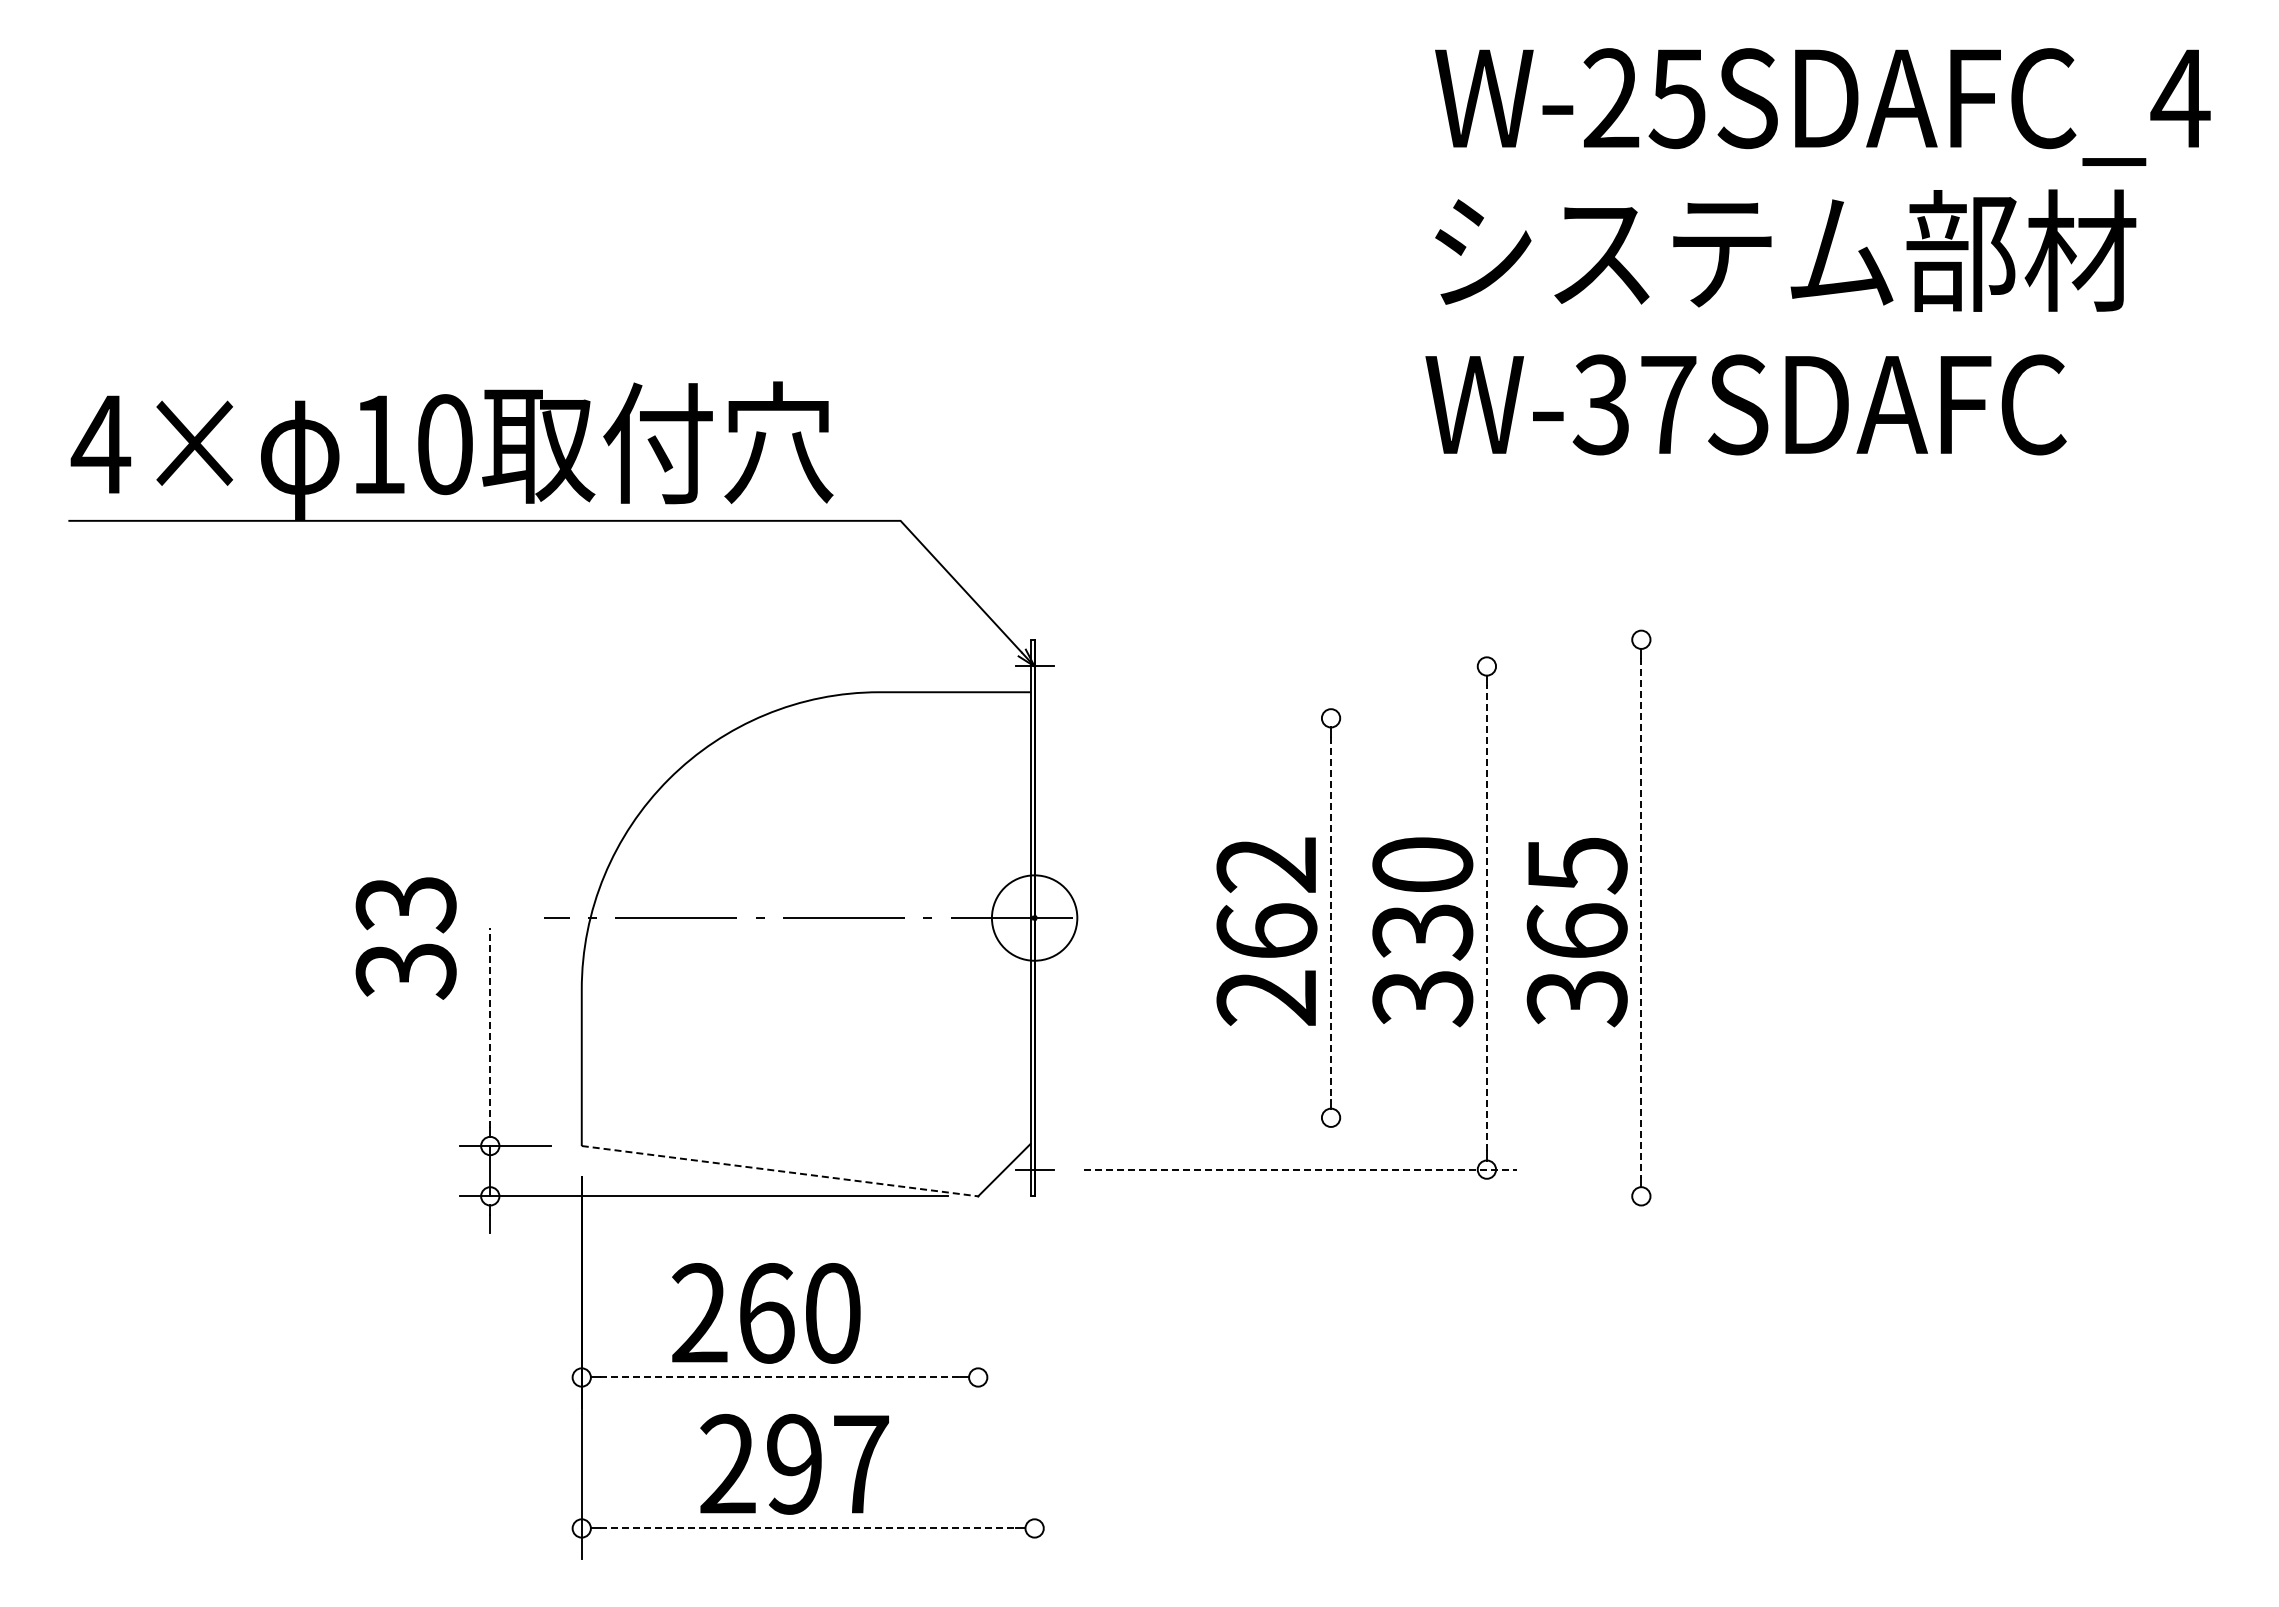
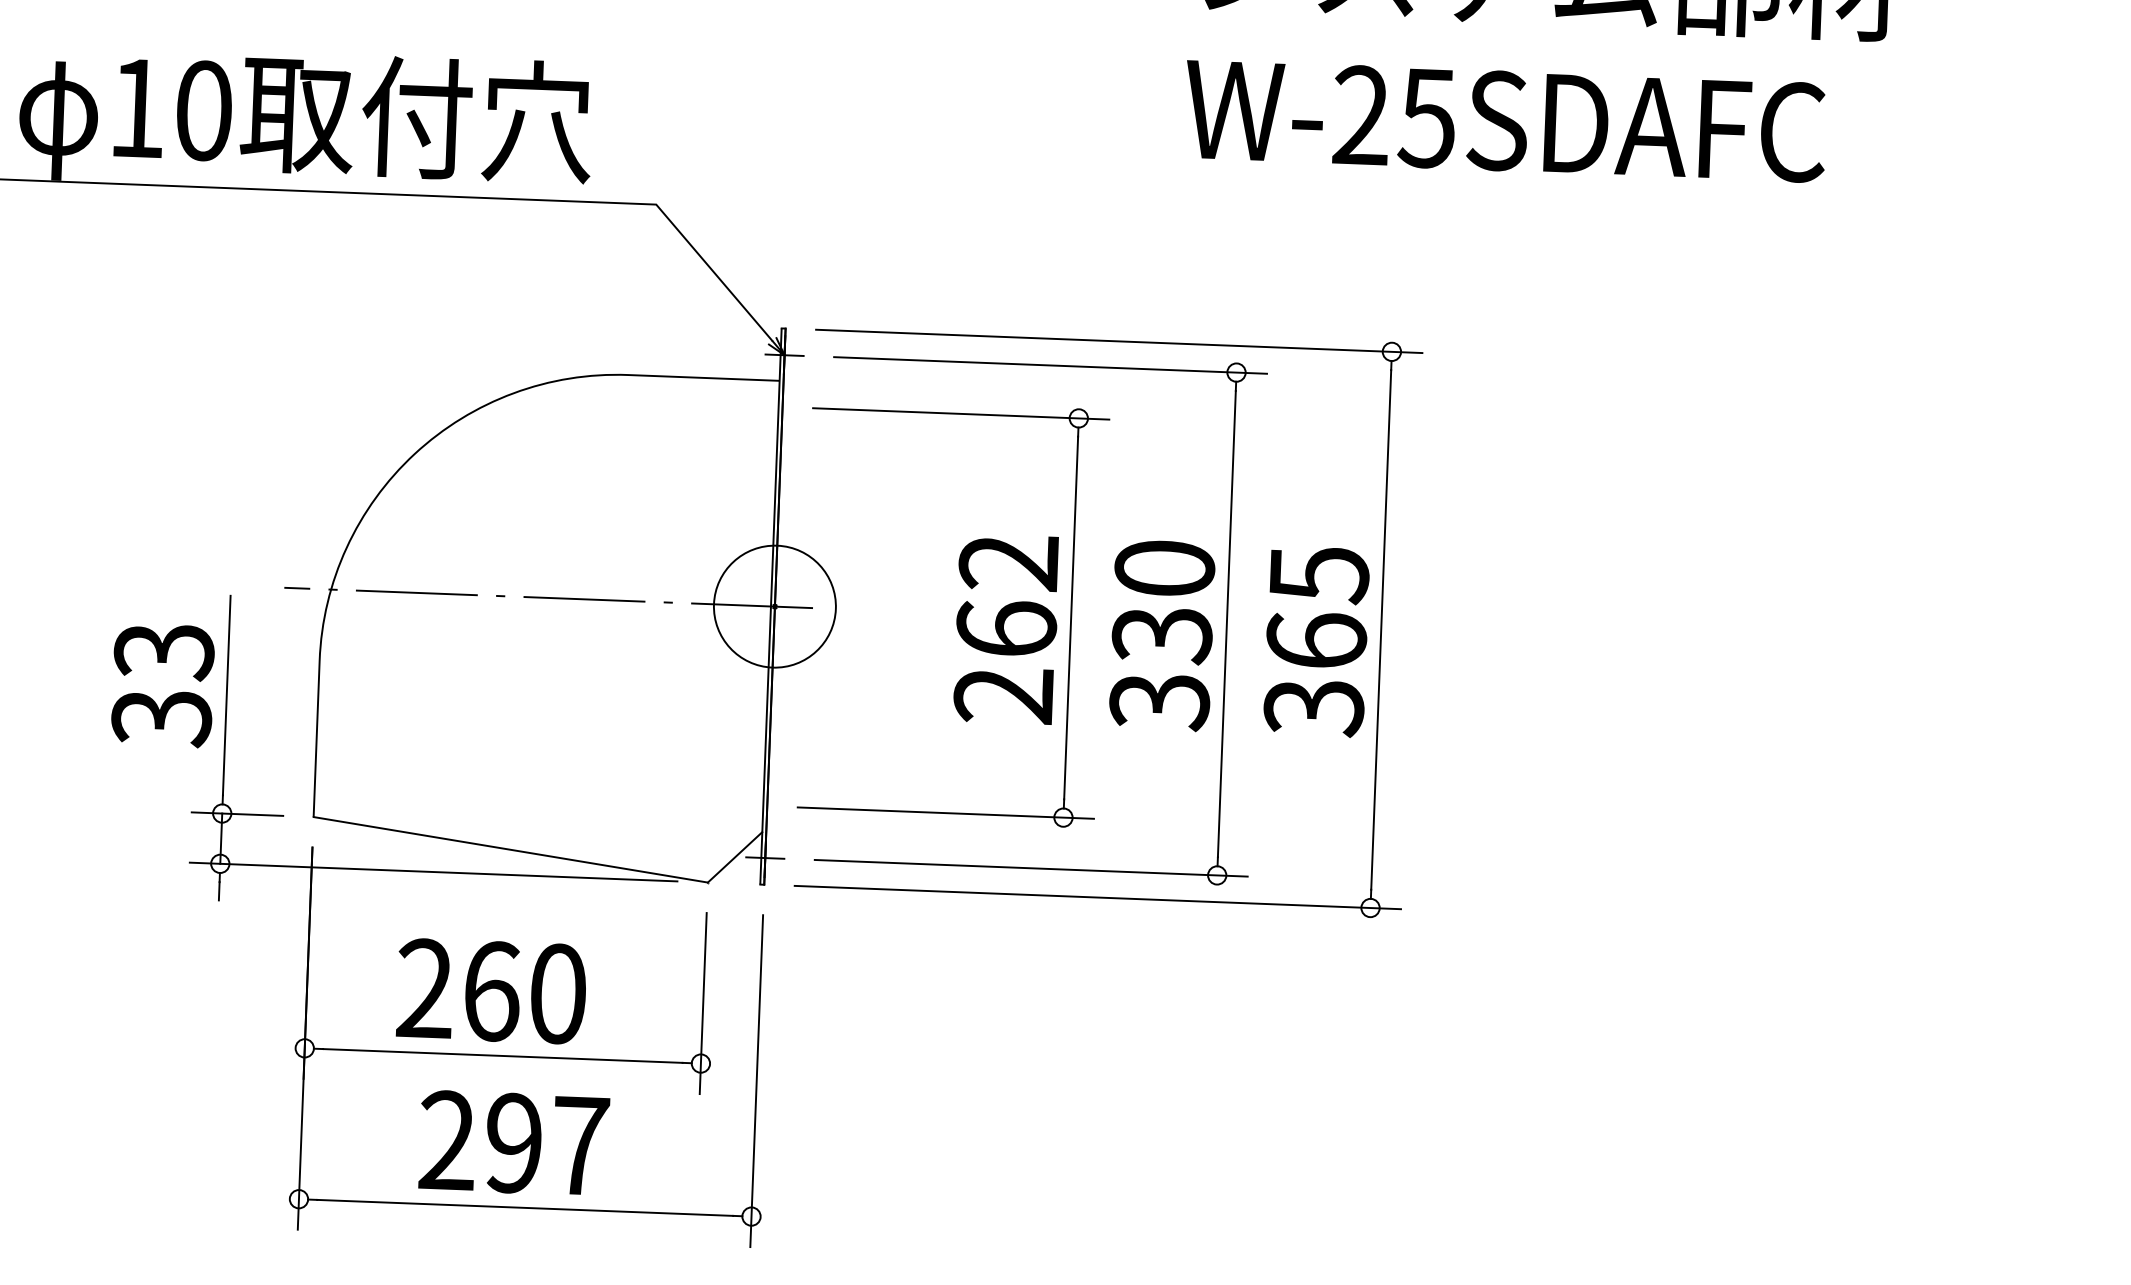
text: (1634, 404) -> (1394, 116), W-37SDAFC -> W-25SDAFC
line: (1368, 639) -> (1119, 341), added
line: (1300, 666) -> (1050, 365), added
line: (1213, 718) -> (961, 414), added
line: (1486, 917) -> (1226, 623), dashed -> solid
circle: (1034, 918) -> (774, 607), size x1.43
line: (1331, 918) -> (1071, 618), dashed -> solid
line: (1641, 918) -> (1381, 630), dashed -> solid
text: (405, 938) -> (162, 685), moved
line: (490, 1027) -> (227, 695), dashed -> solid
line: (1213, 1117) -> (946, 812), added
line: (1300, 1169) -> (1030, 868), dashed -> solid
line: (780, 1171) -> (511, 850), dashed -> solid
line: (1368, 1196) -> (1097, 897), added
line: (978, 1316) -> (703, 1002), added
line: (780, 1377) -> (503, 1055), dashed -> solid
line: (1034, 1392) -> (756, 1080), added
line: (808, 1528) -> (525, 1207), dashed -> solid

